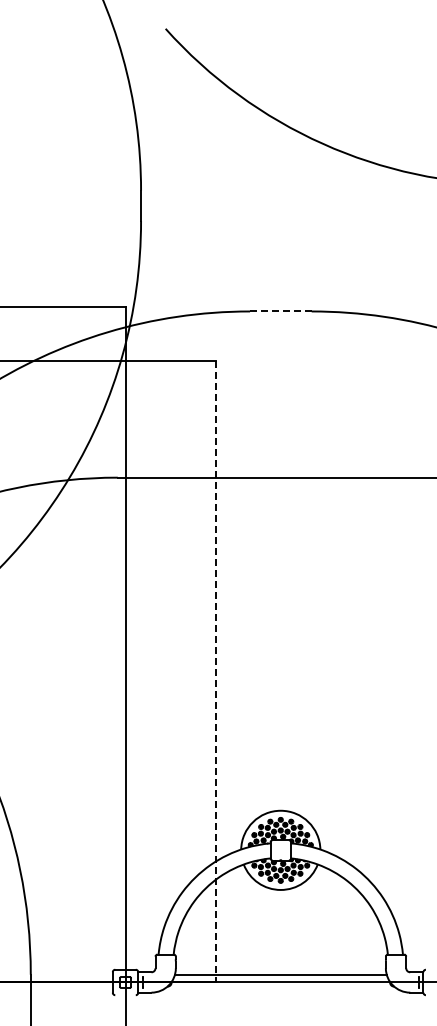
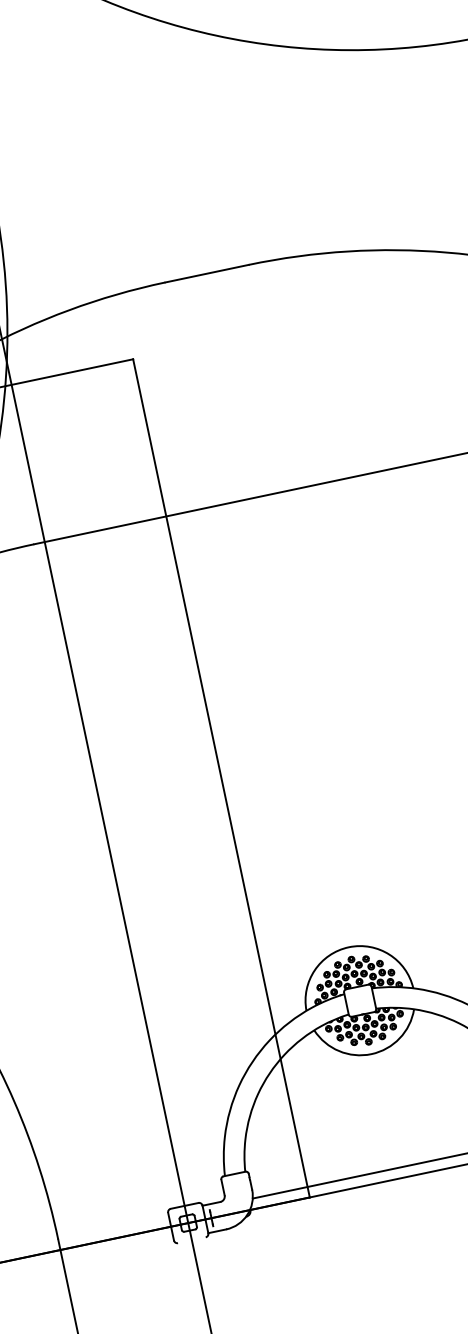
line: (280, 311) -> (206, 273), dashed -> solid
line: (215, 671) -> (221, 777), dashed -> solid

